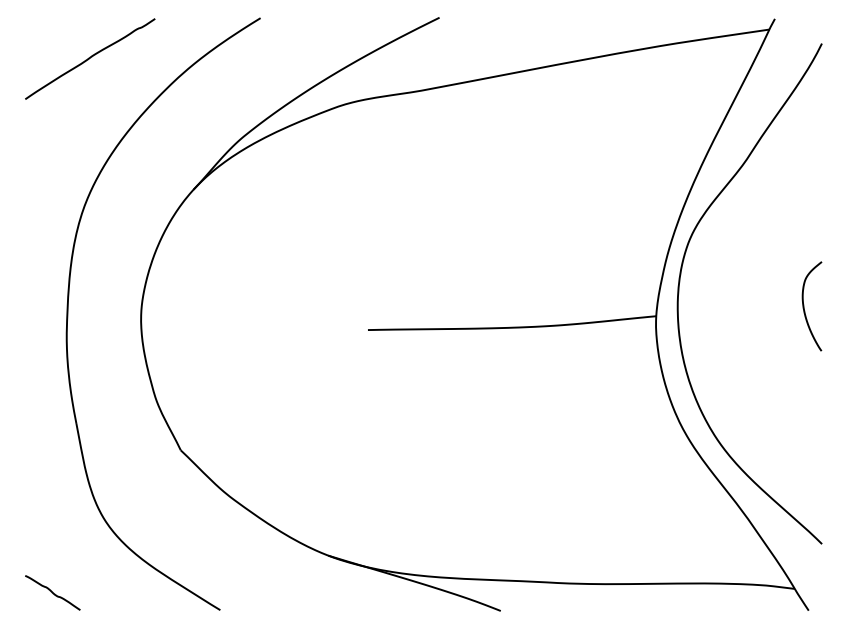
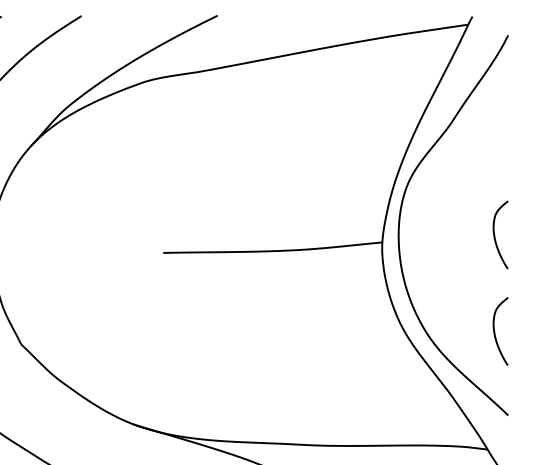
curve: (804, 433) -> (494, 331), added

